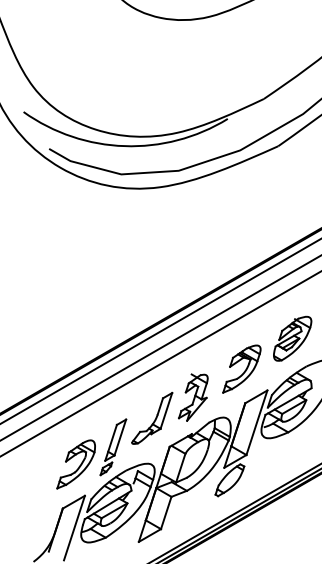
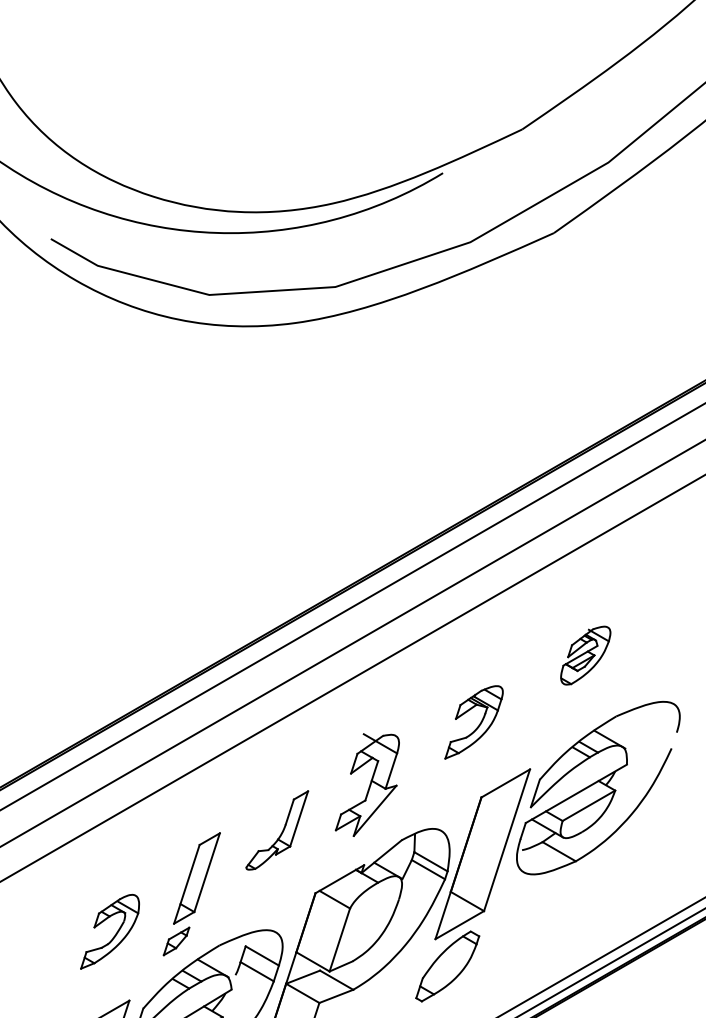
part: (292, 338) -> (585, 655), size x0.6
part: (241, 368) -> (473, 721), size x0.7
part: (152, 417) -> (277, 828), size x0.7
part: (75, 464) -> (108, 931), size x0.7

